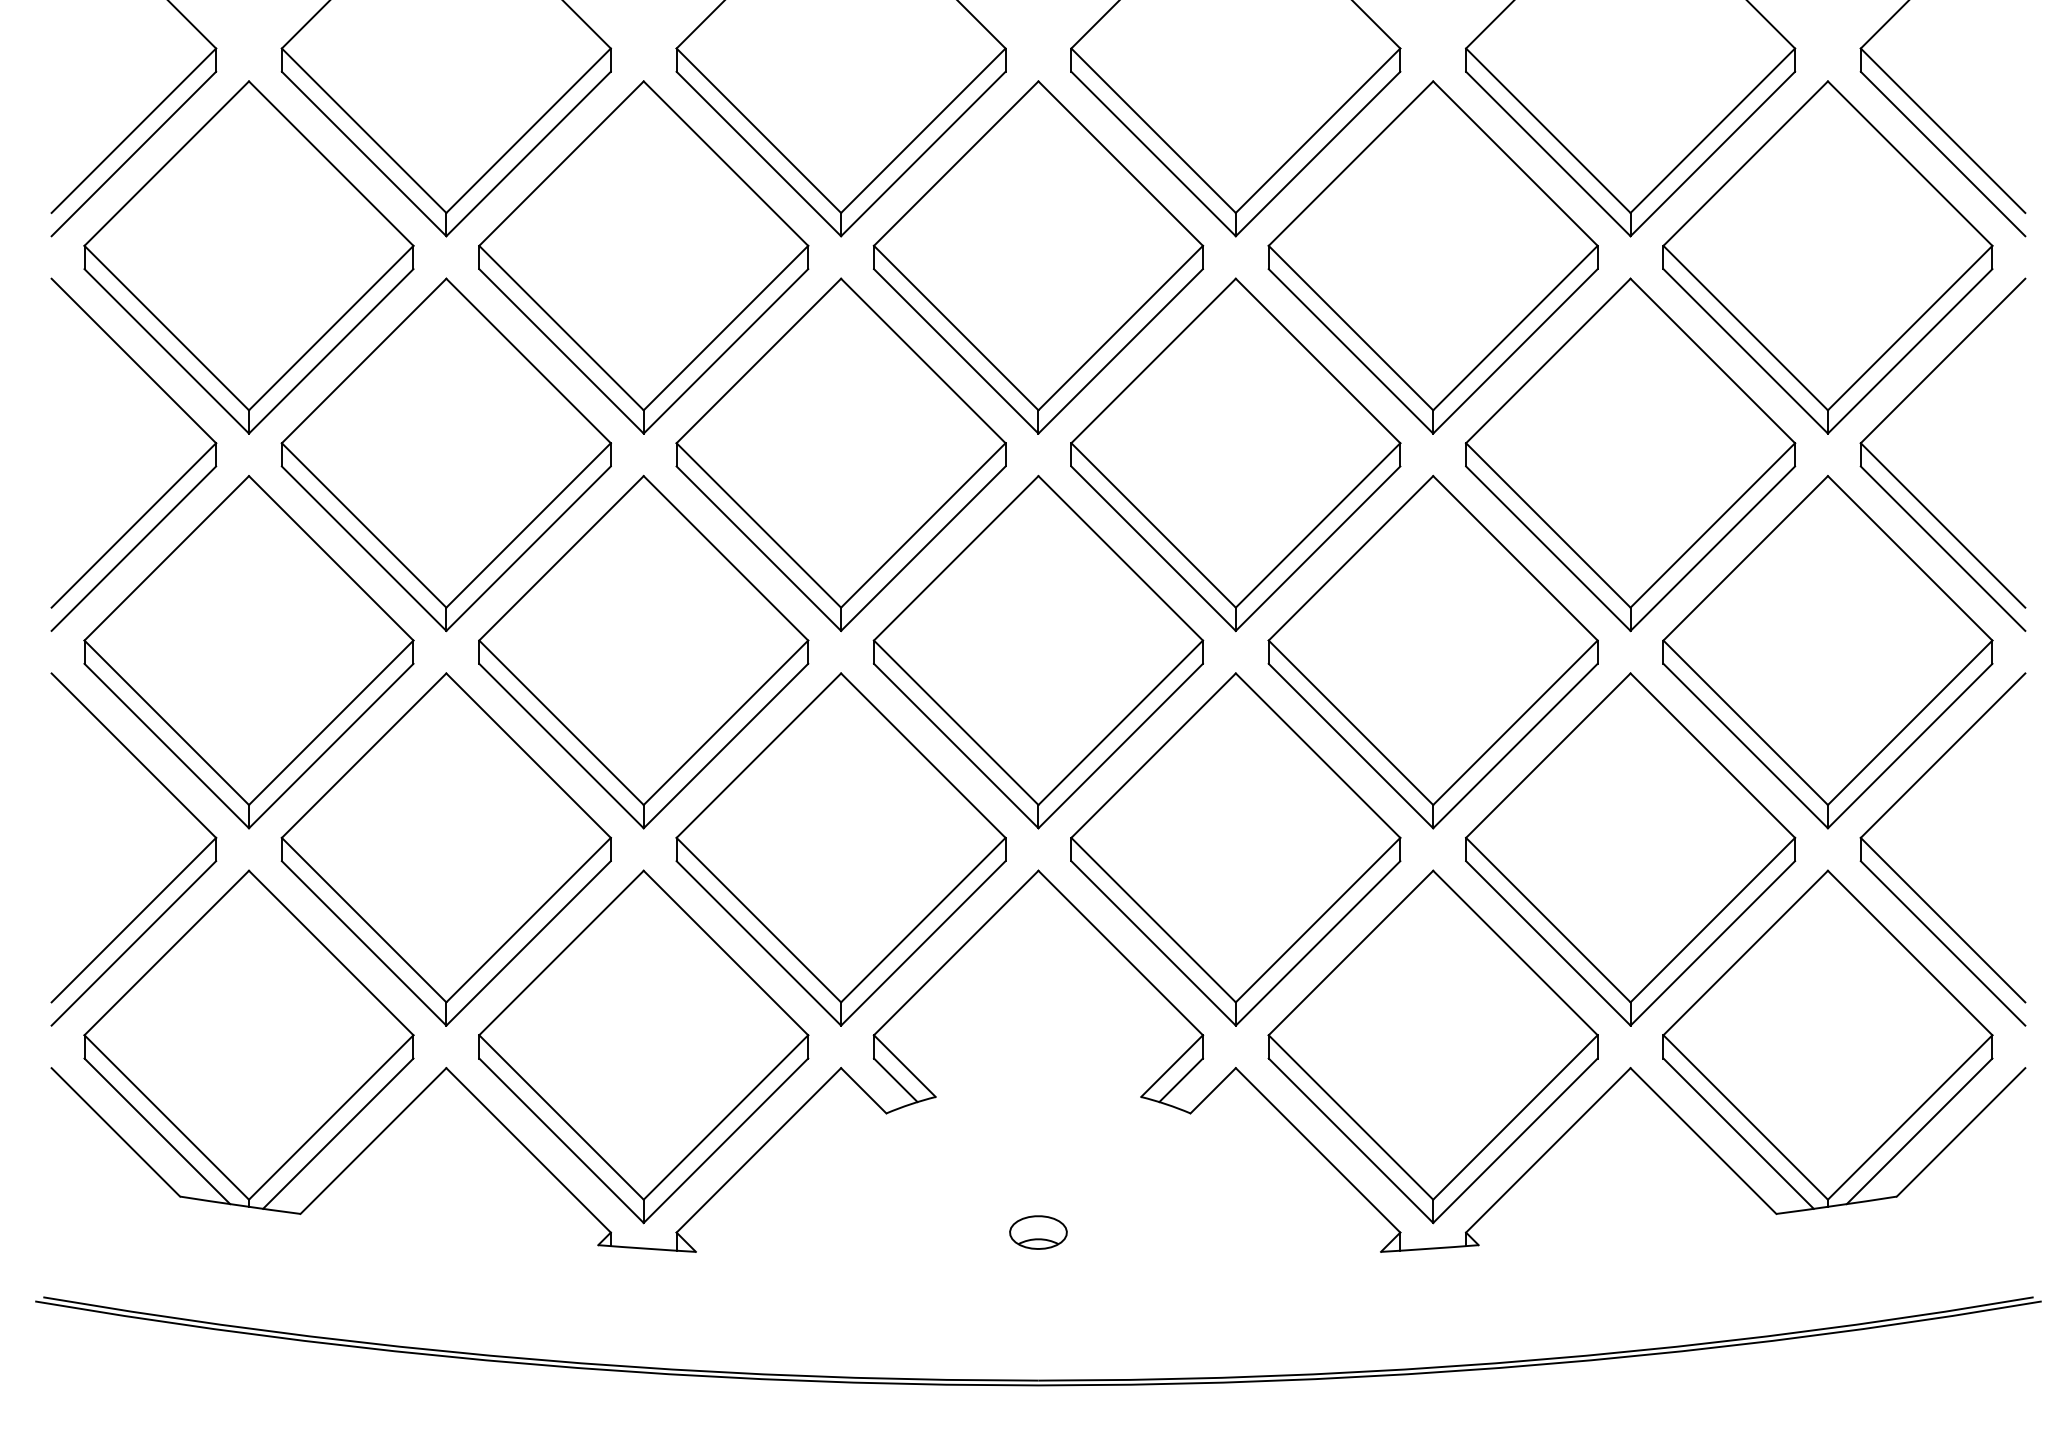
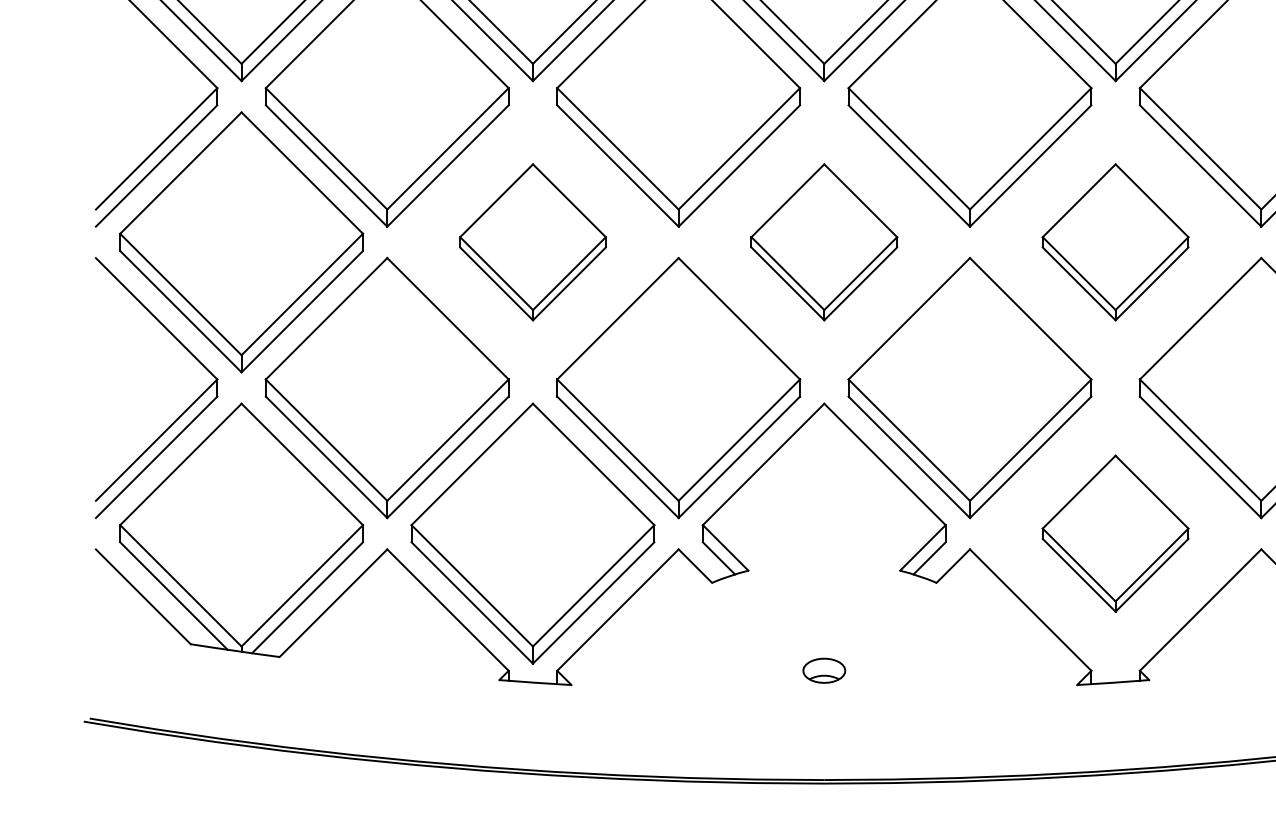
part: (643, 651) -> (532, 241), size x0.6
part: (1038, 651) -> (824, 241), size x0.6
part: (1432, 651) -> (1115, 241), size x0.6
part: (1432, 1046) -> (1115, 533), size x0.6

